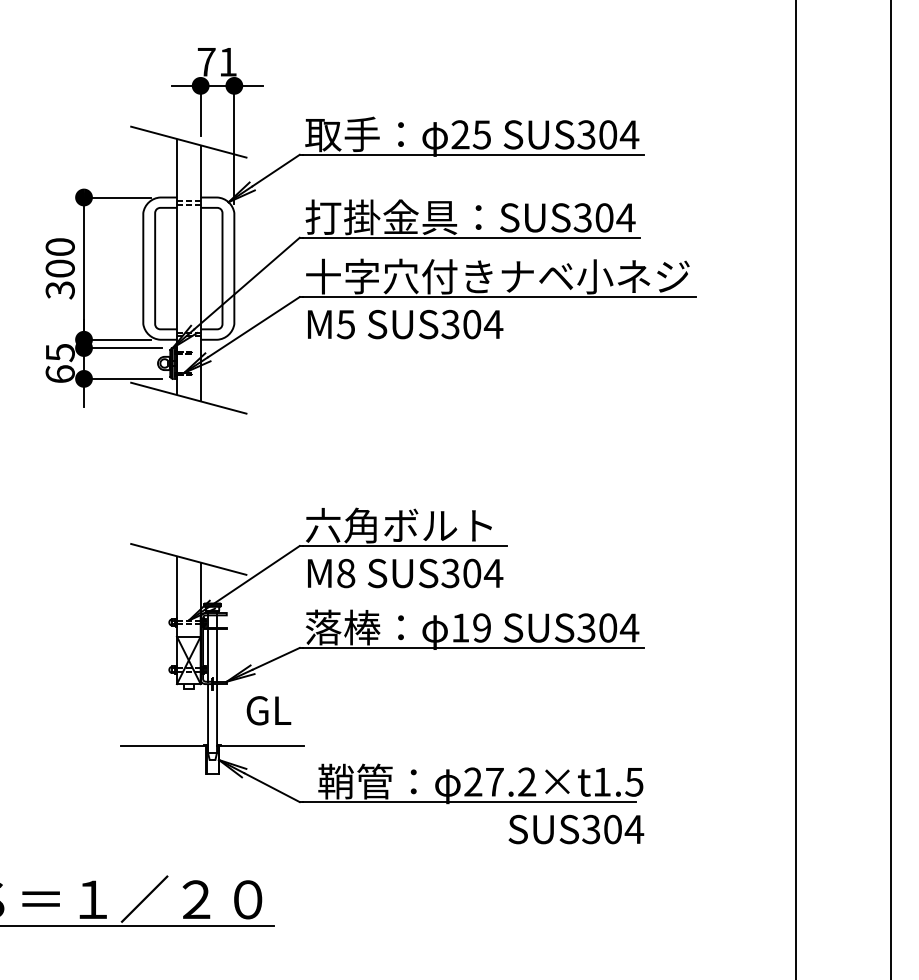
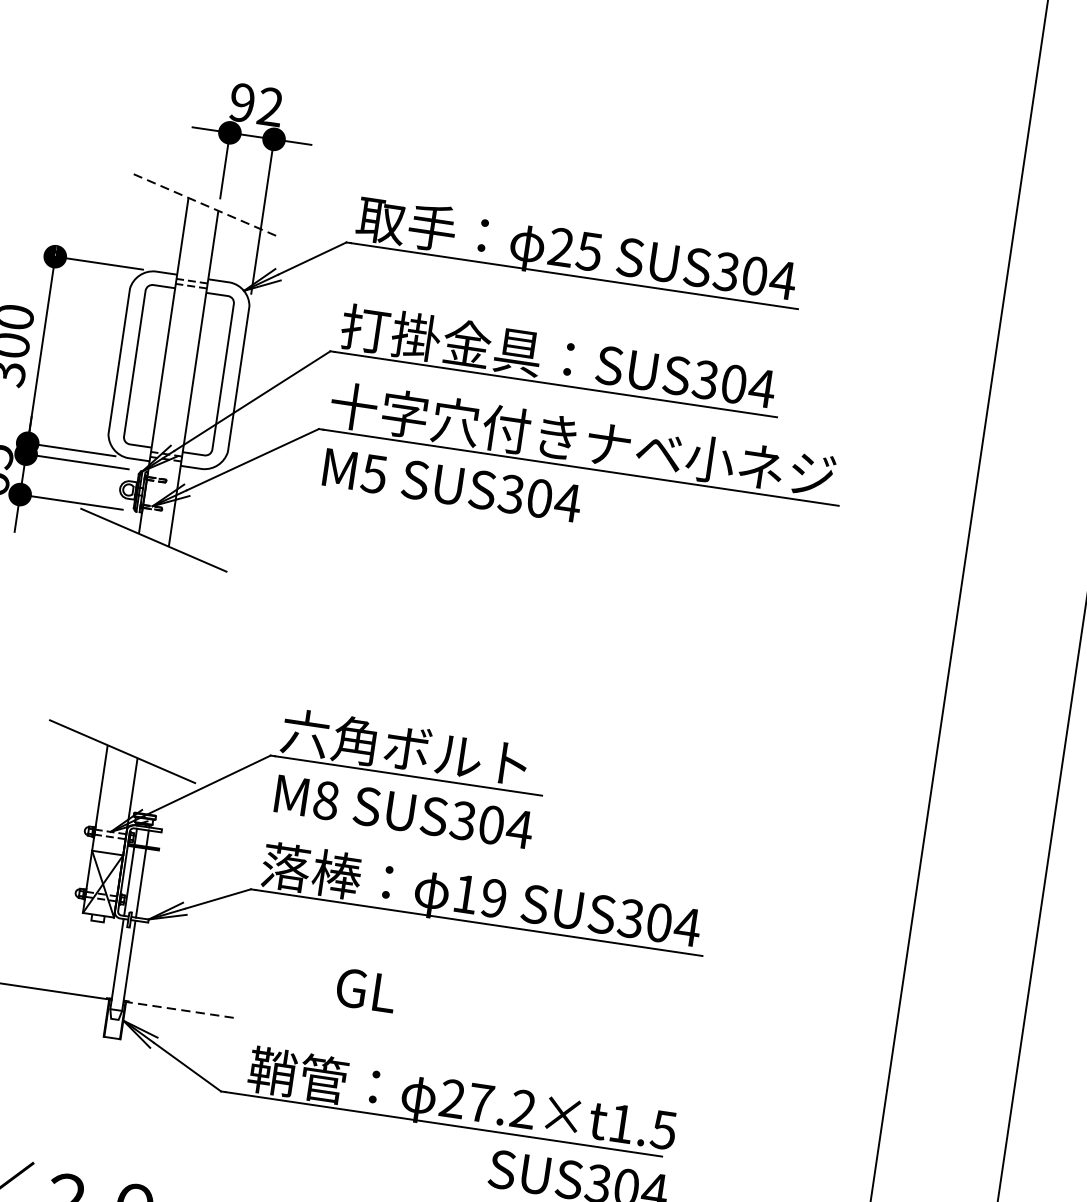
text: (217, 61) -> (256, 104), 71 -> 92
line: (188, 142) -> (202, 204), solid -> dashed
text: (268, 710) -> (365, 990), moved
line: (260, 745) -> (180, 1009), solid -> dashed

